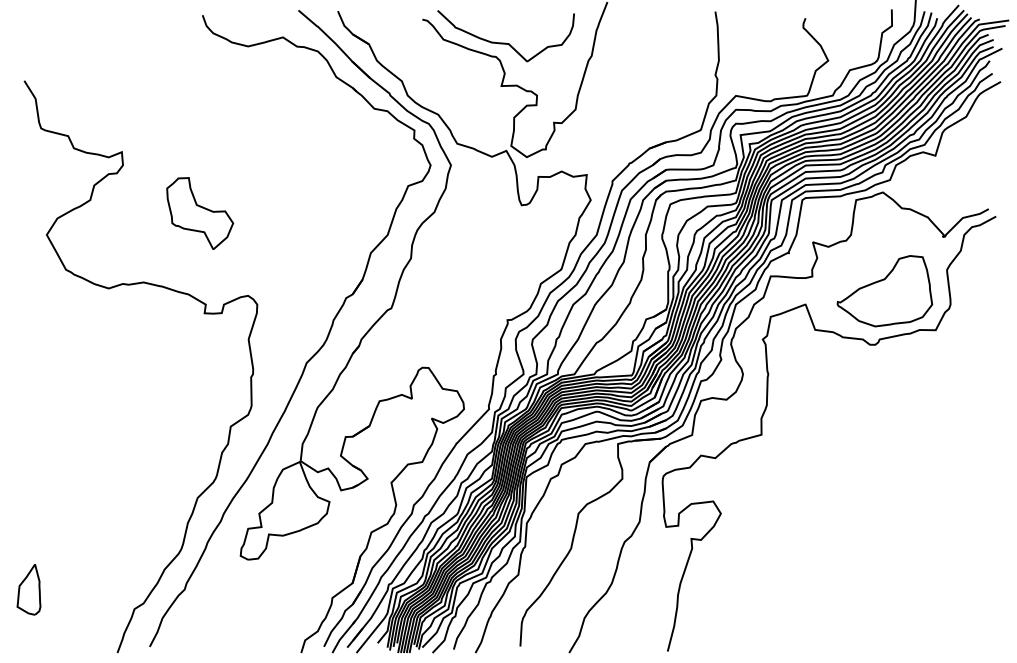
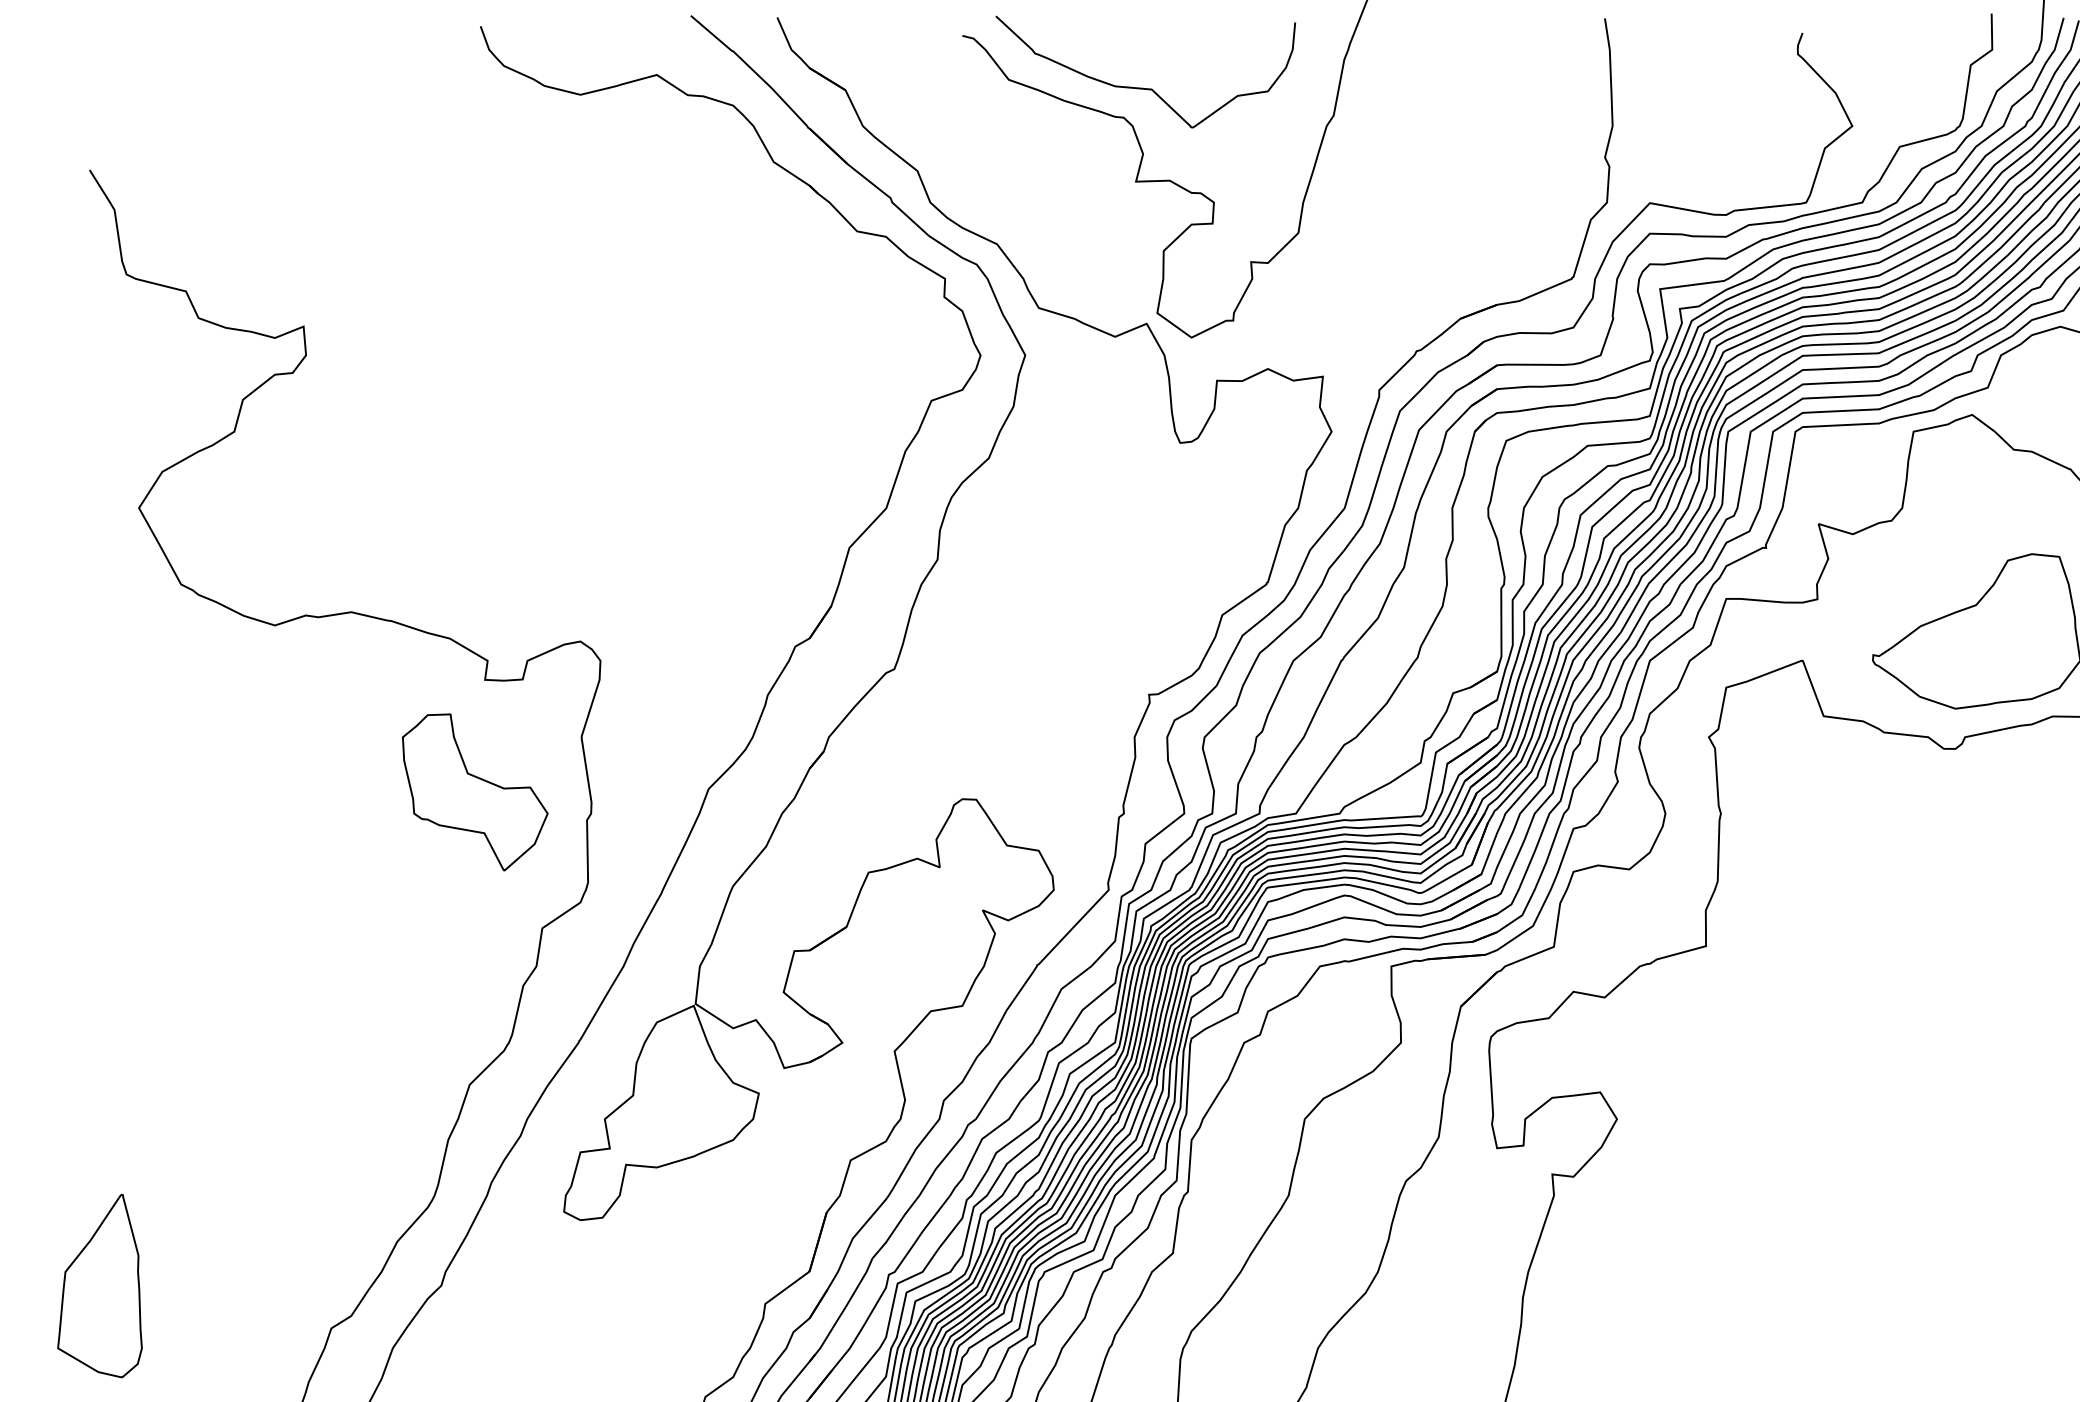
part: (200, 213) -> (475, 792), moved
part: (28, 589) -> (98, 1285), size x1.67

